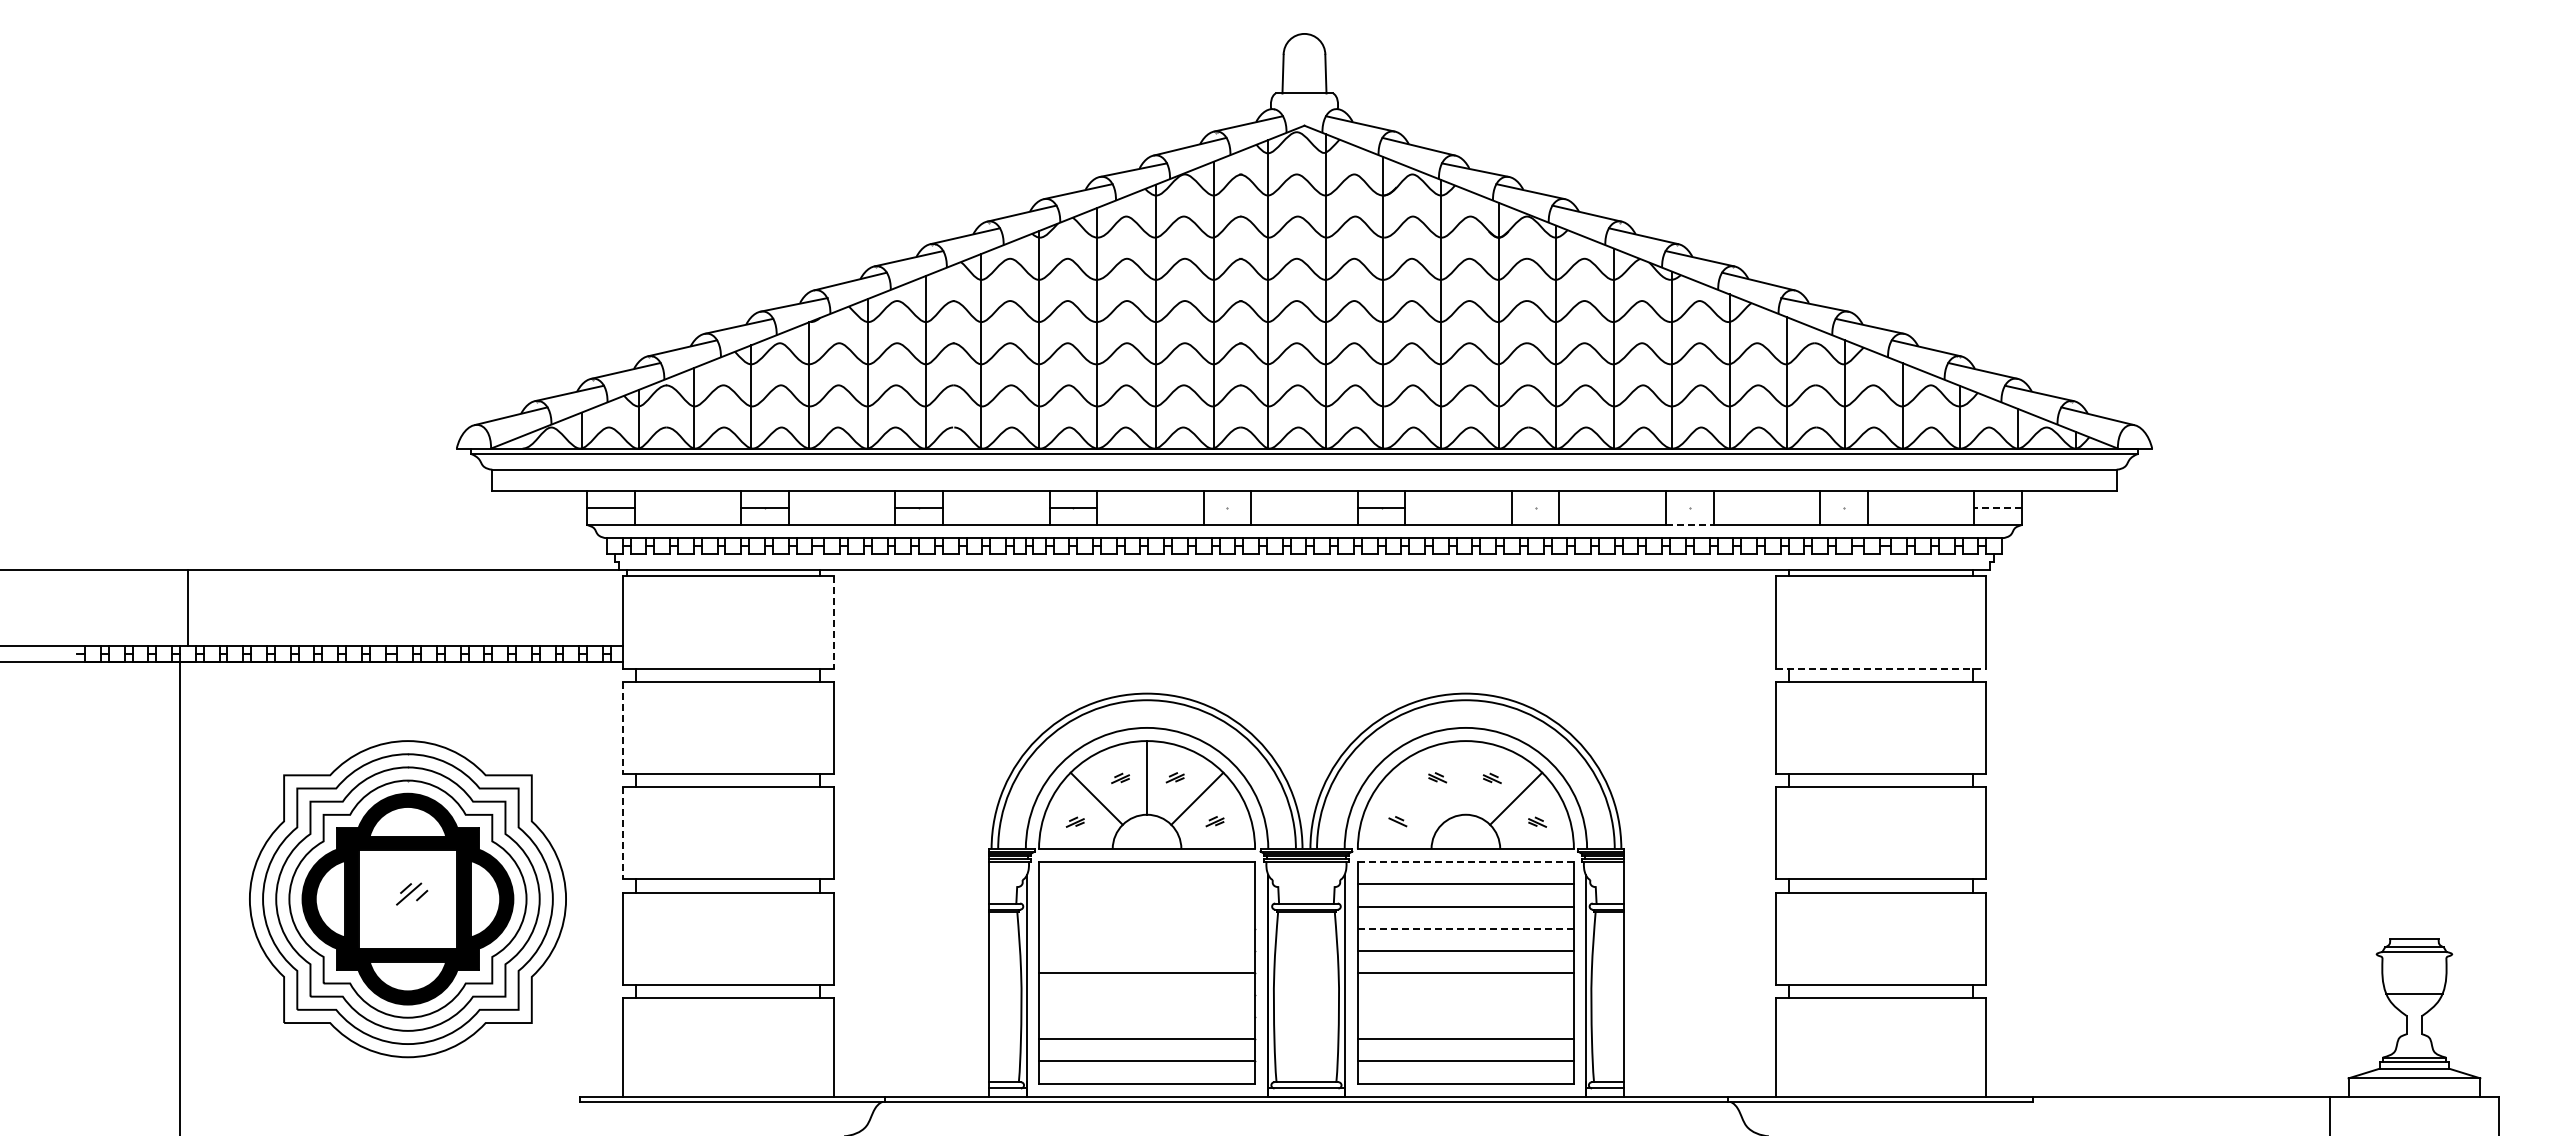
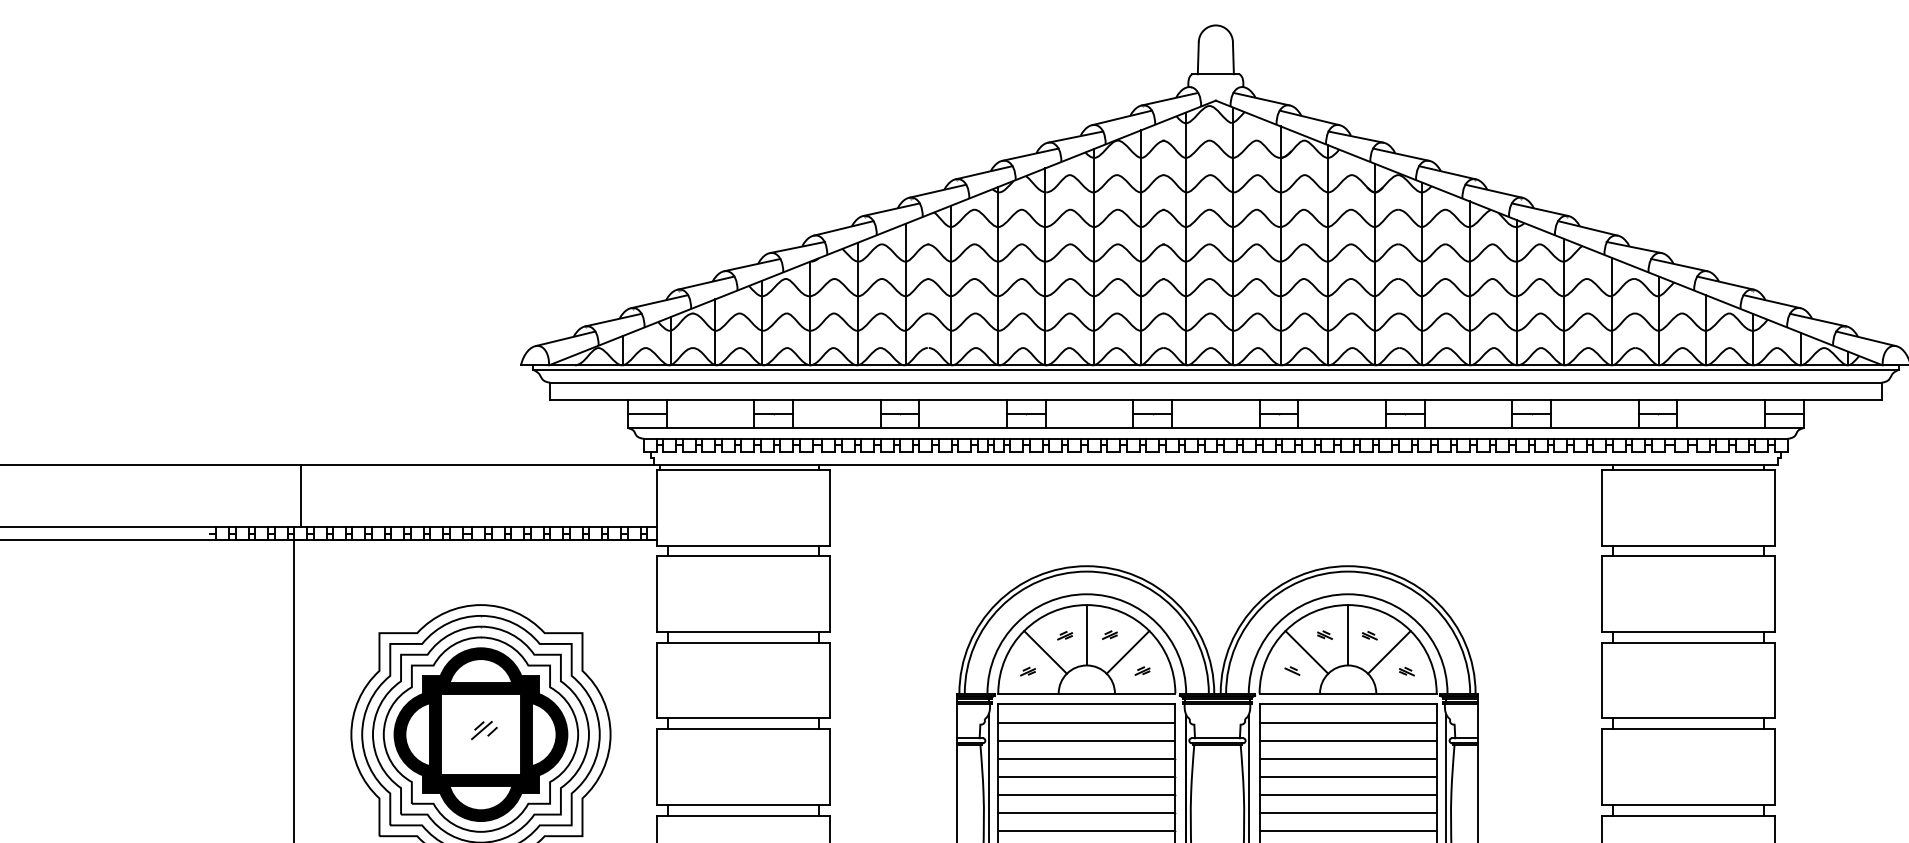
line: (1227, 507) -> (1152, 413), added
line: (1535, 507) -> (1405, 413), added
line: (1689, 507) -> (1531, 413), added
line: (1843, 507) -> (1657, 413), added
line: (1998, 507) -> (1784, 413), dashed -> solid
line: (1689, 525) -> (1531, 428), dashed -> solid
line: (833, 623) -> (829, 508), dashed -> solid
line: (1881, 668) -> (1688, 545), dashed -> solid
line: (622, 728) -> (656, 594), dashed -> solid
line: (1465, 777) -> (1347, 634), added
line: (1415, 798) -> (1306, 652), added
line: (622, 833) -> (656, 680), dashed -> solid
line: (1465, 862) -> (1347, 704), dashed -> solid
line: (1147, 884) -> (1087, 722), added
line: (1147, 906) -> (1087, 740), added
line: (1147, 928) -> (1087, 758), added
line: (1466, 928) -> (1348, 758), dashed -> solid
line: (1147, 950) -> (1087, 776), added
line: (1147, 995) -> (1087, 813), added
line: (1465, 995) -> (1347, 813), added
line: (1147, 1017) -> (1087, 831), added
line: (1465, 1017) -> (1347, 831), added

